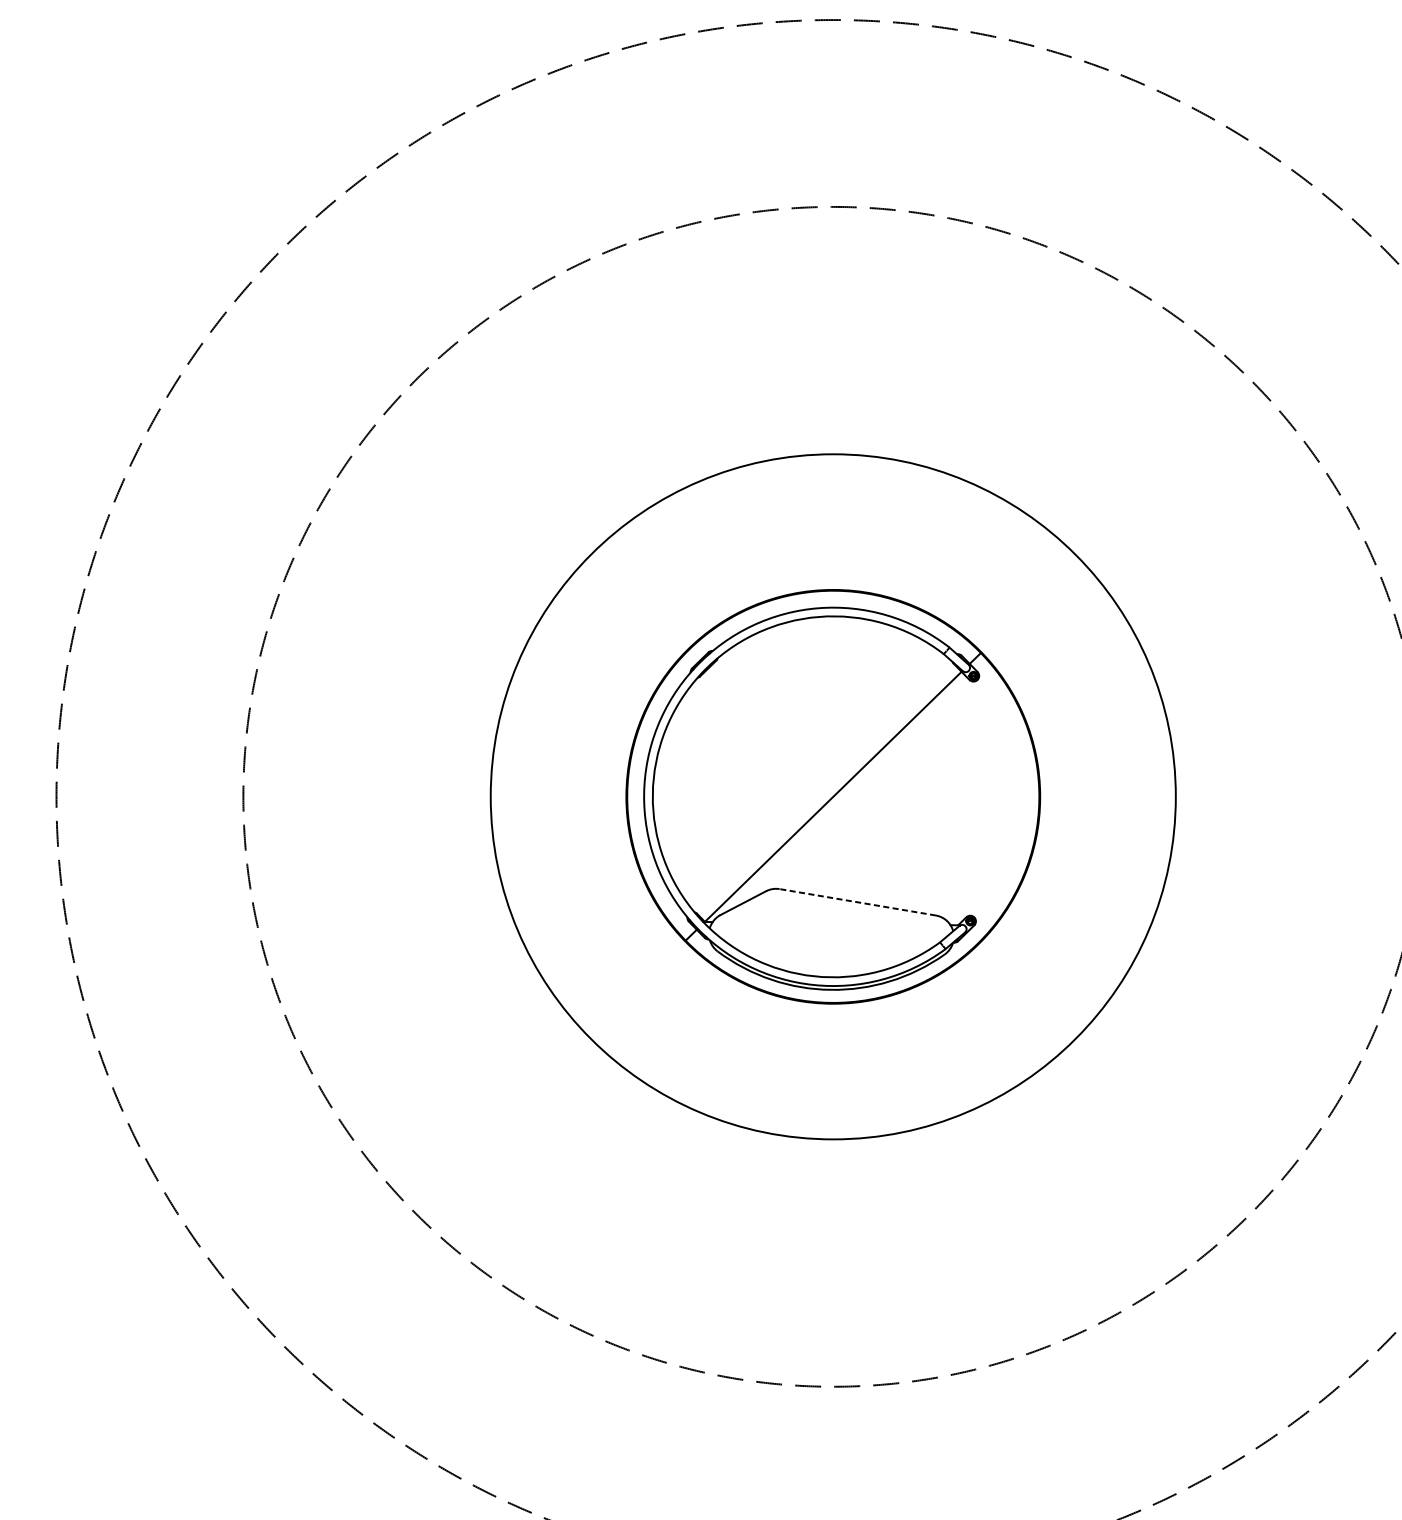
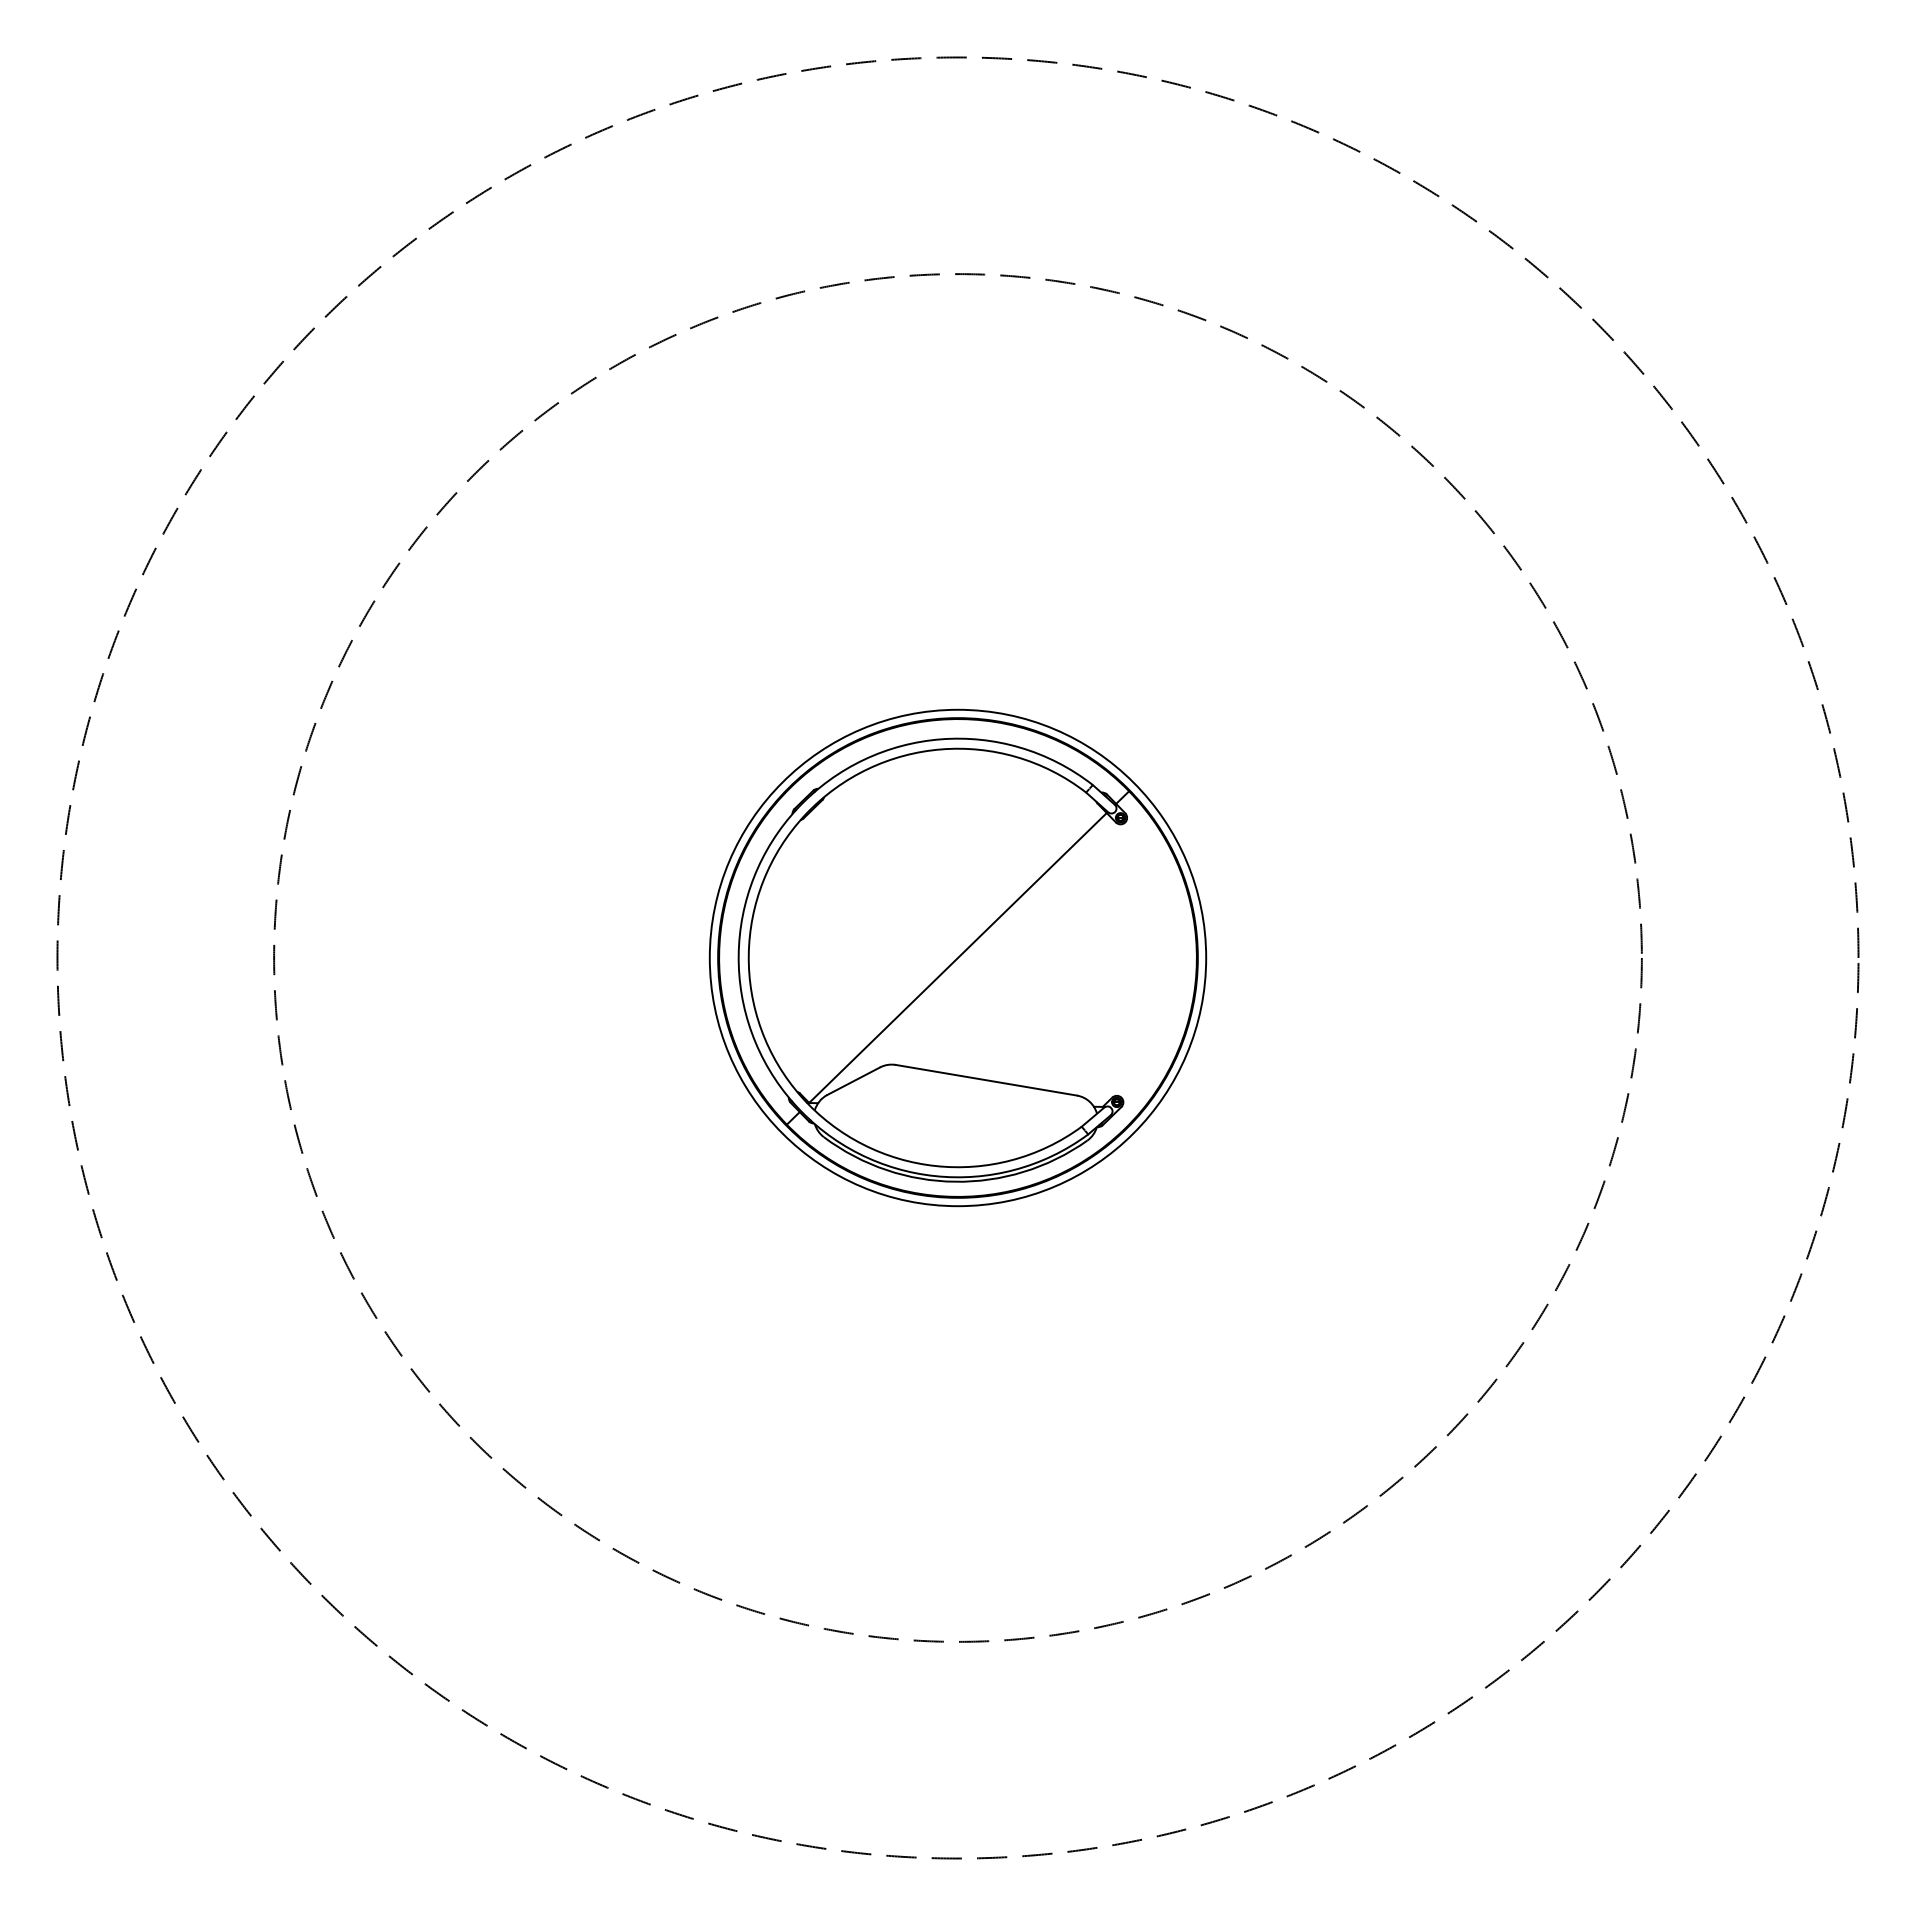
circle: (832, 796) -> (957, 957), size x0.62
line: (857, 902) -> (986, 1080), dashed -> solid

